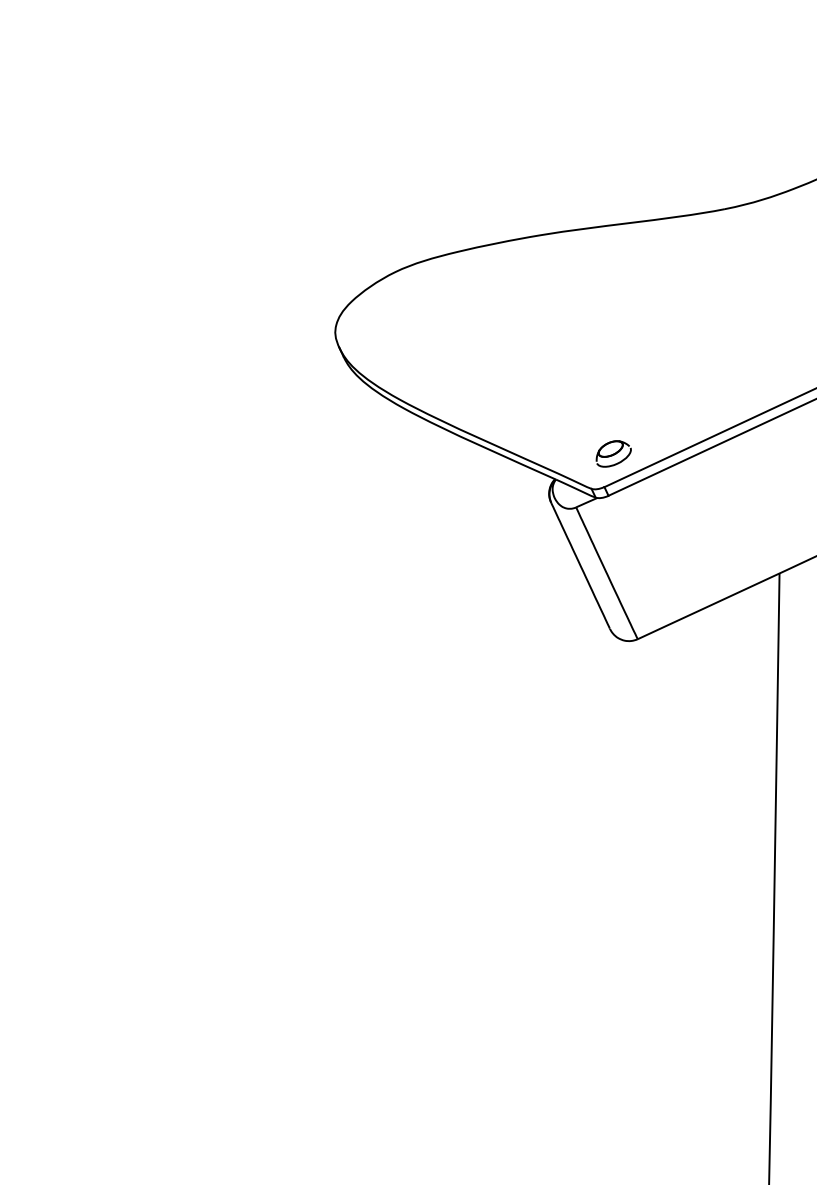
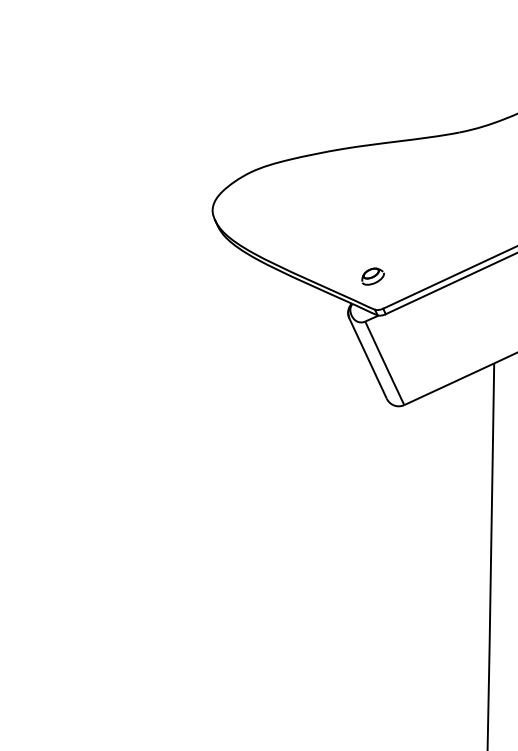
part: (612, 453) -> (372, 276), moved

